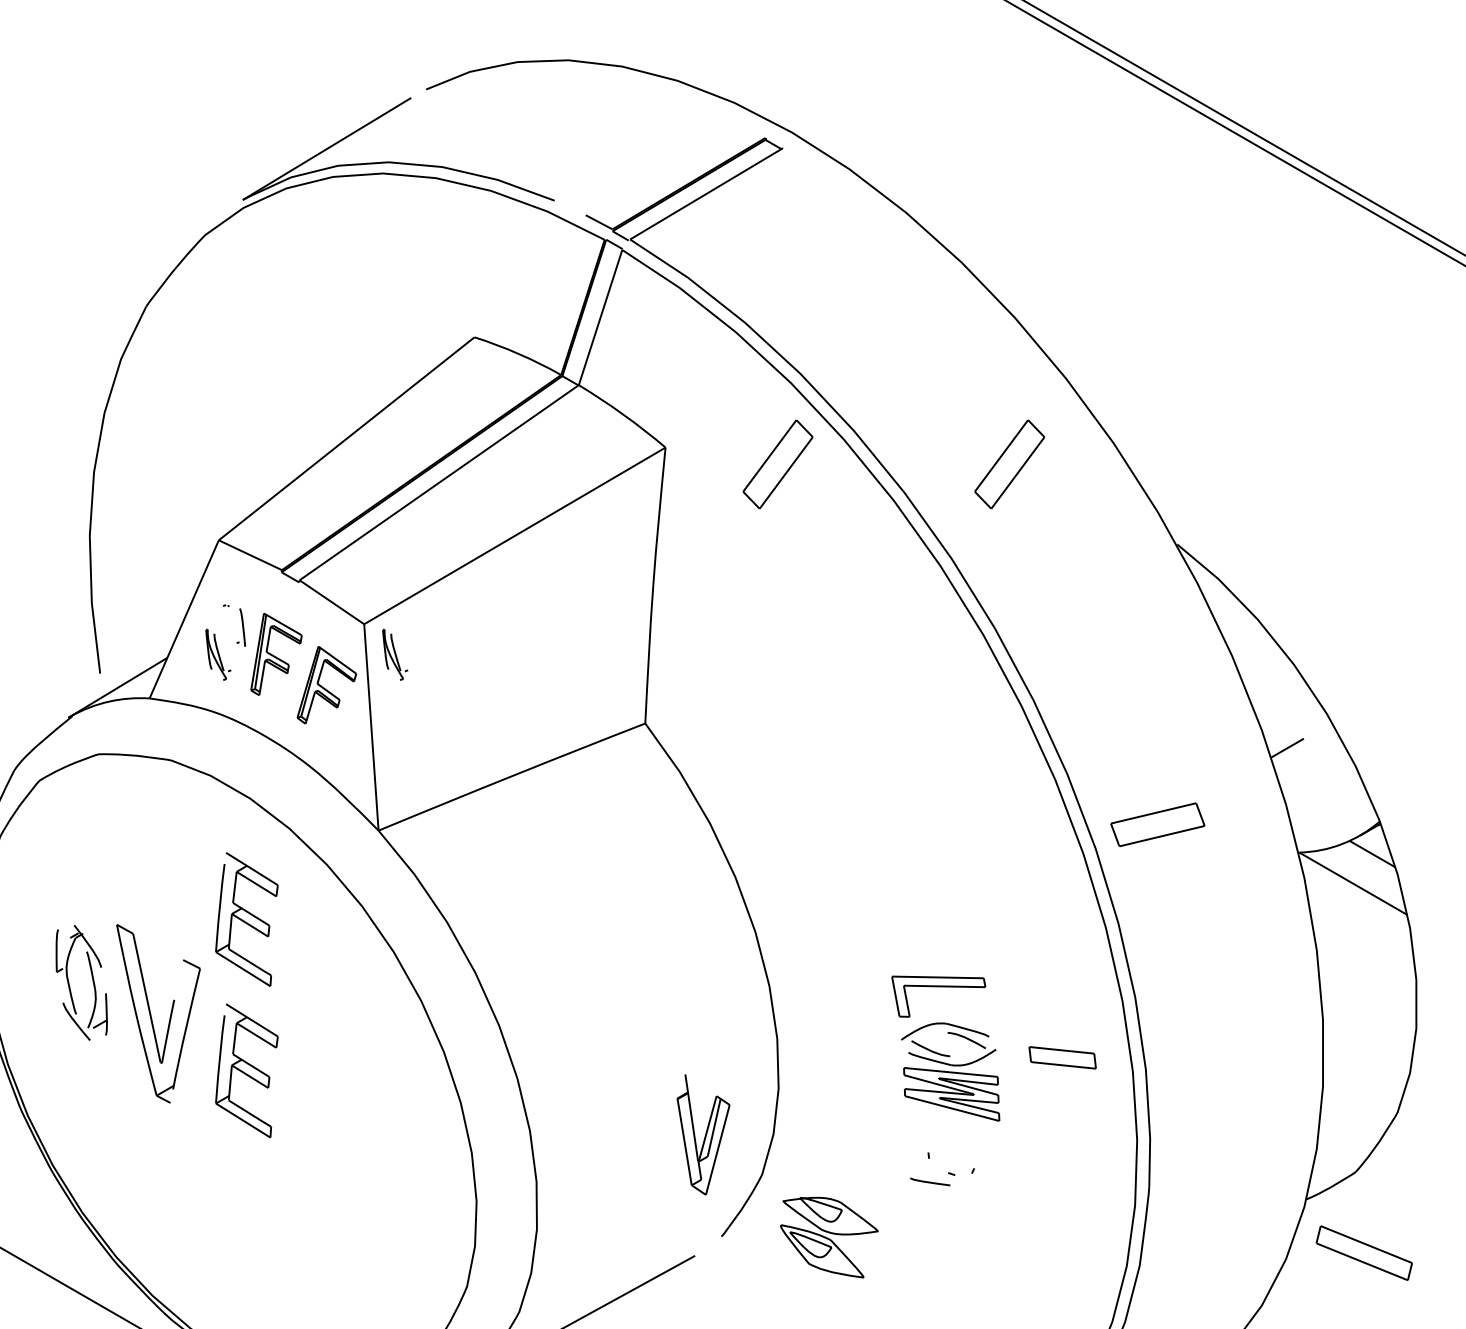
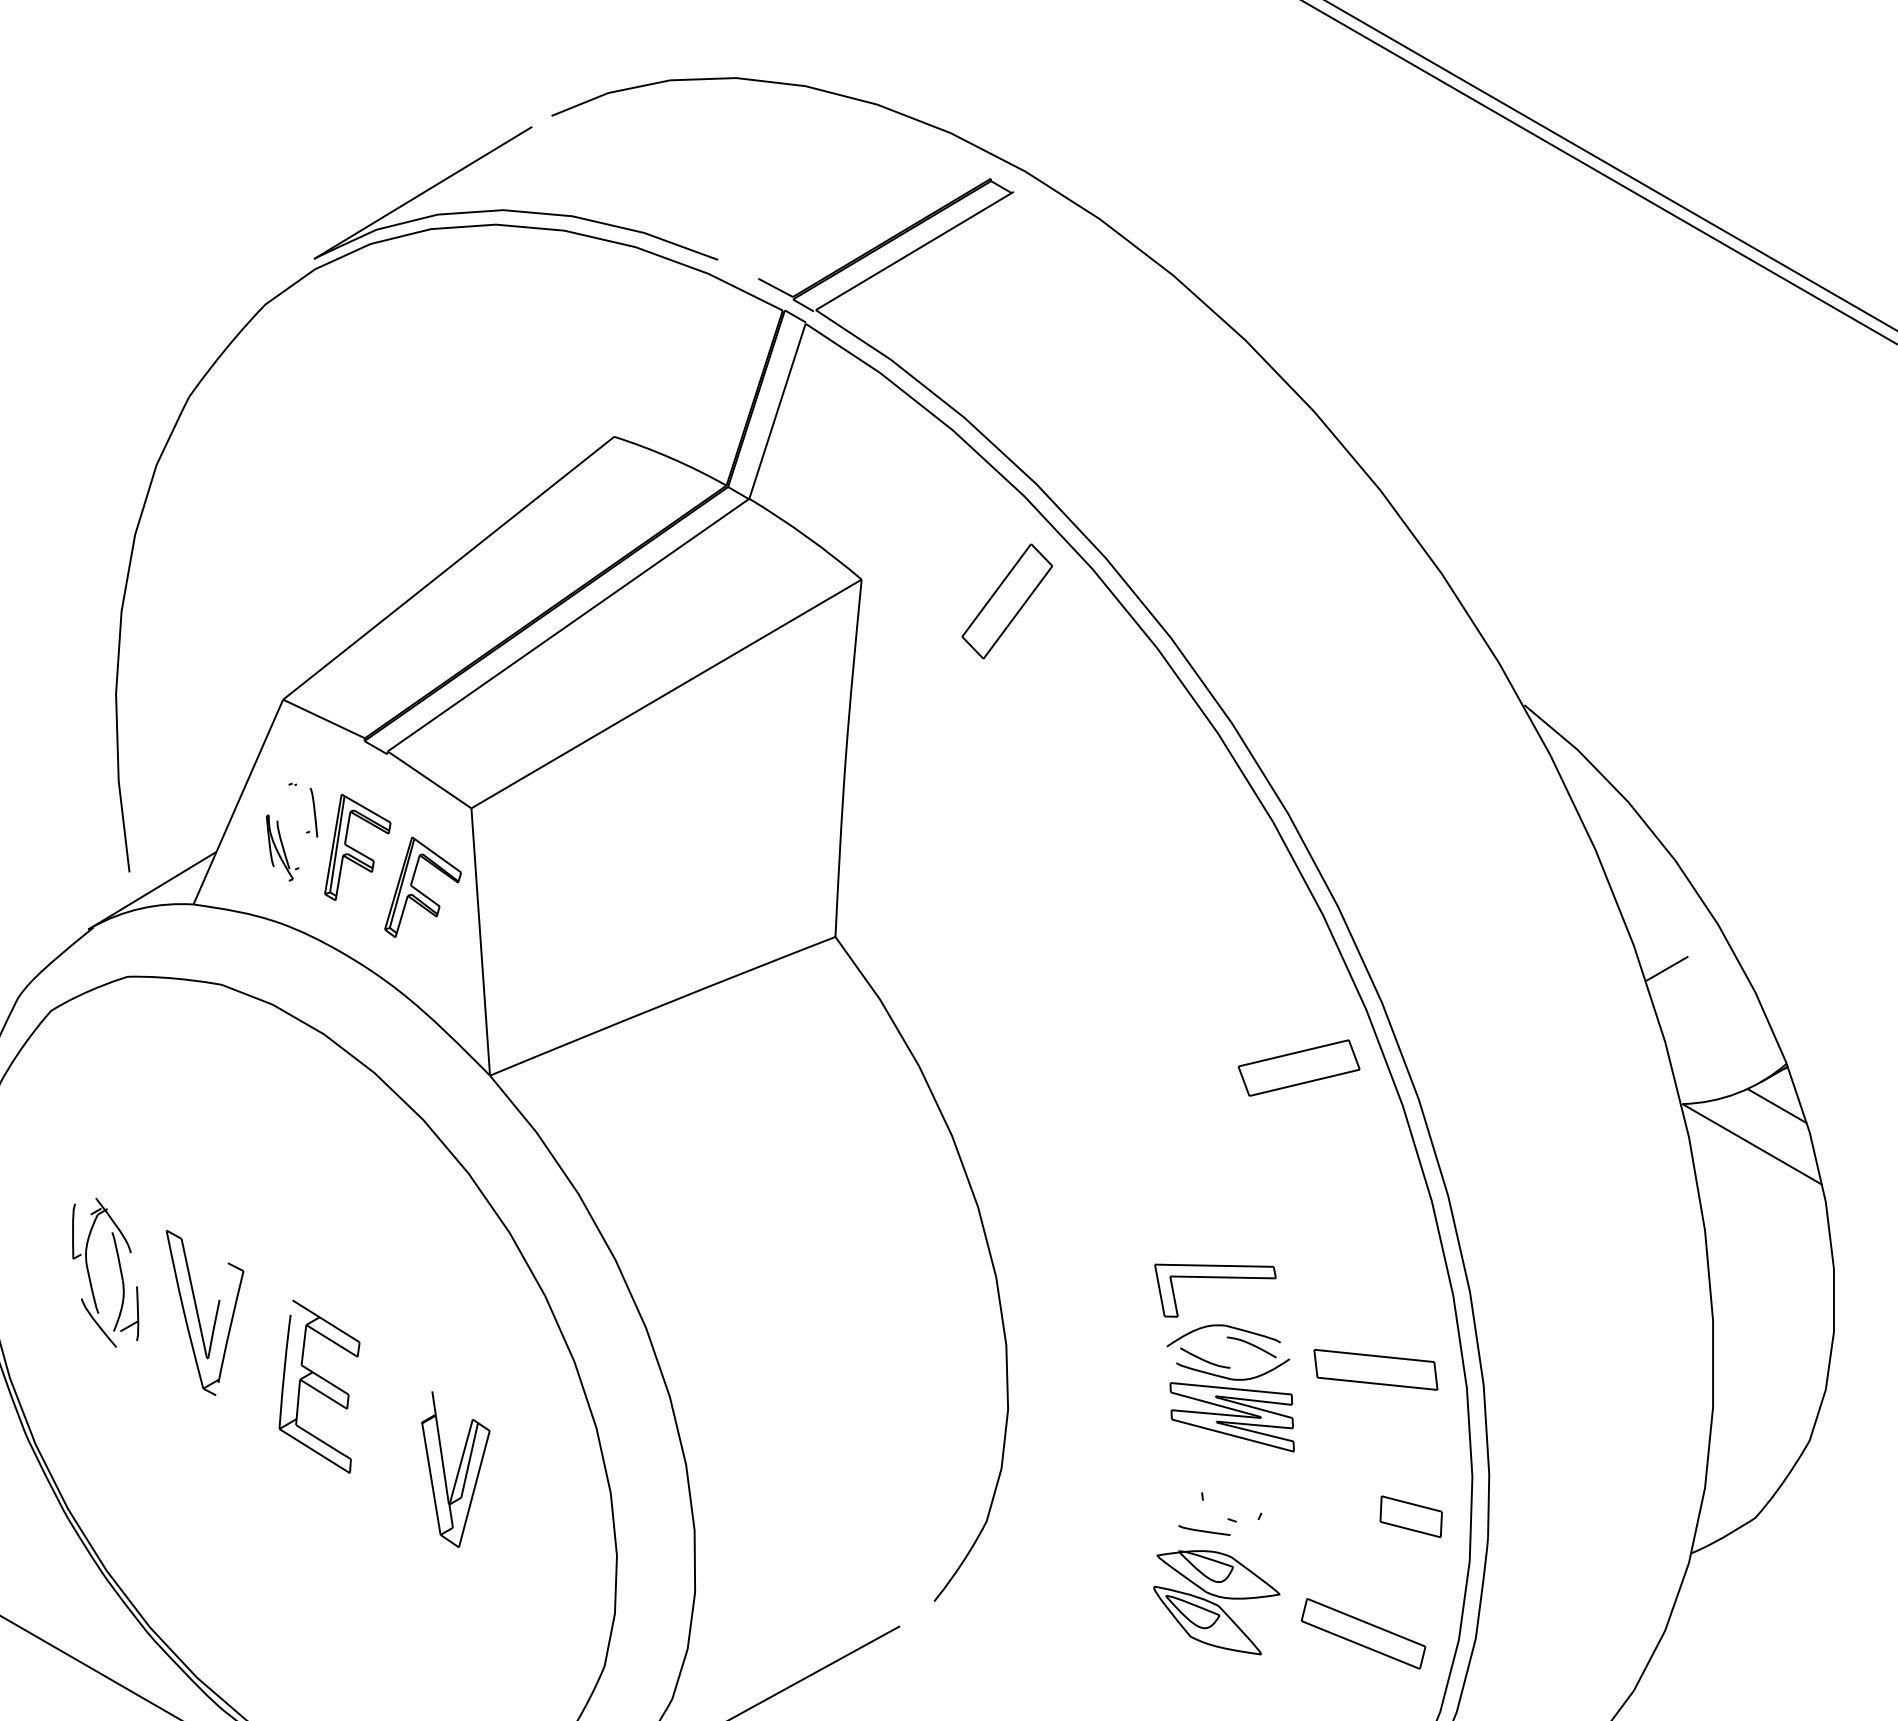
part: (1009, 464) -> (1306, 601), removed
part: (395, 654) -> (511, 847), removed
part: (1157, 824) -> (1298, 1067), moved
part: (246, 919) -> (319, 1190), removed
part: (158, 1013) -> (204, 1312), size x0.71
part: (1062, 1057) -> (1375, 1369), size x1.43
part: (703, 1134) -> (455, 1469), moved
part: (1089, 1171) -> (1410, 1516), added
part: (829, 1237) -> (1216, 1602), moved
part: (1364, 1252) -> (1363, 1633), moved

